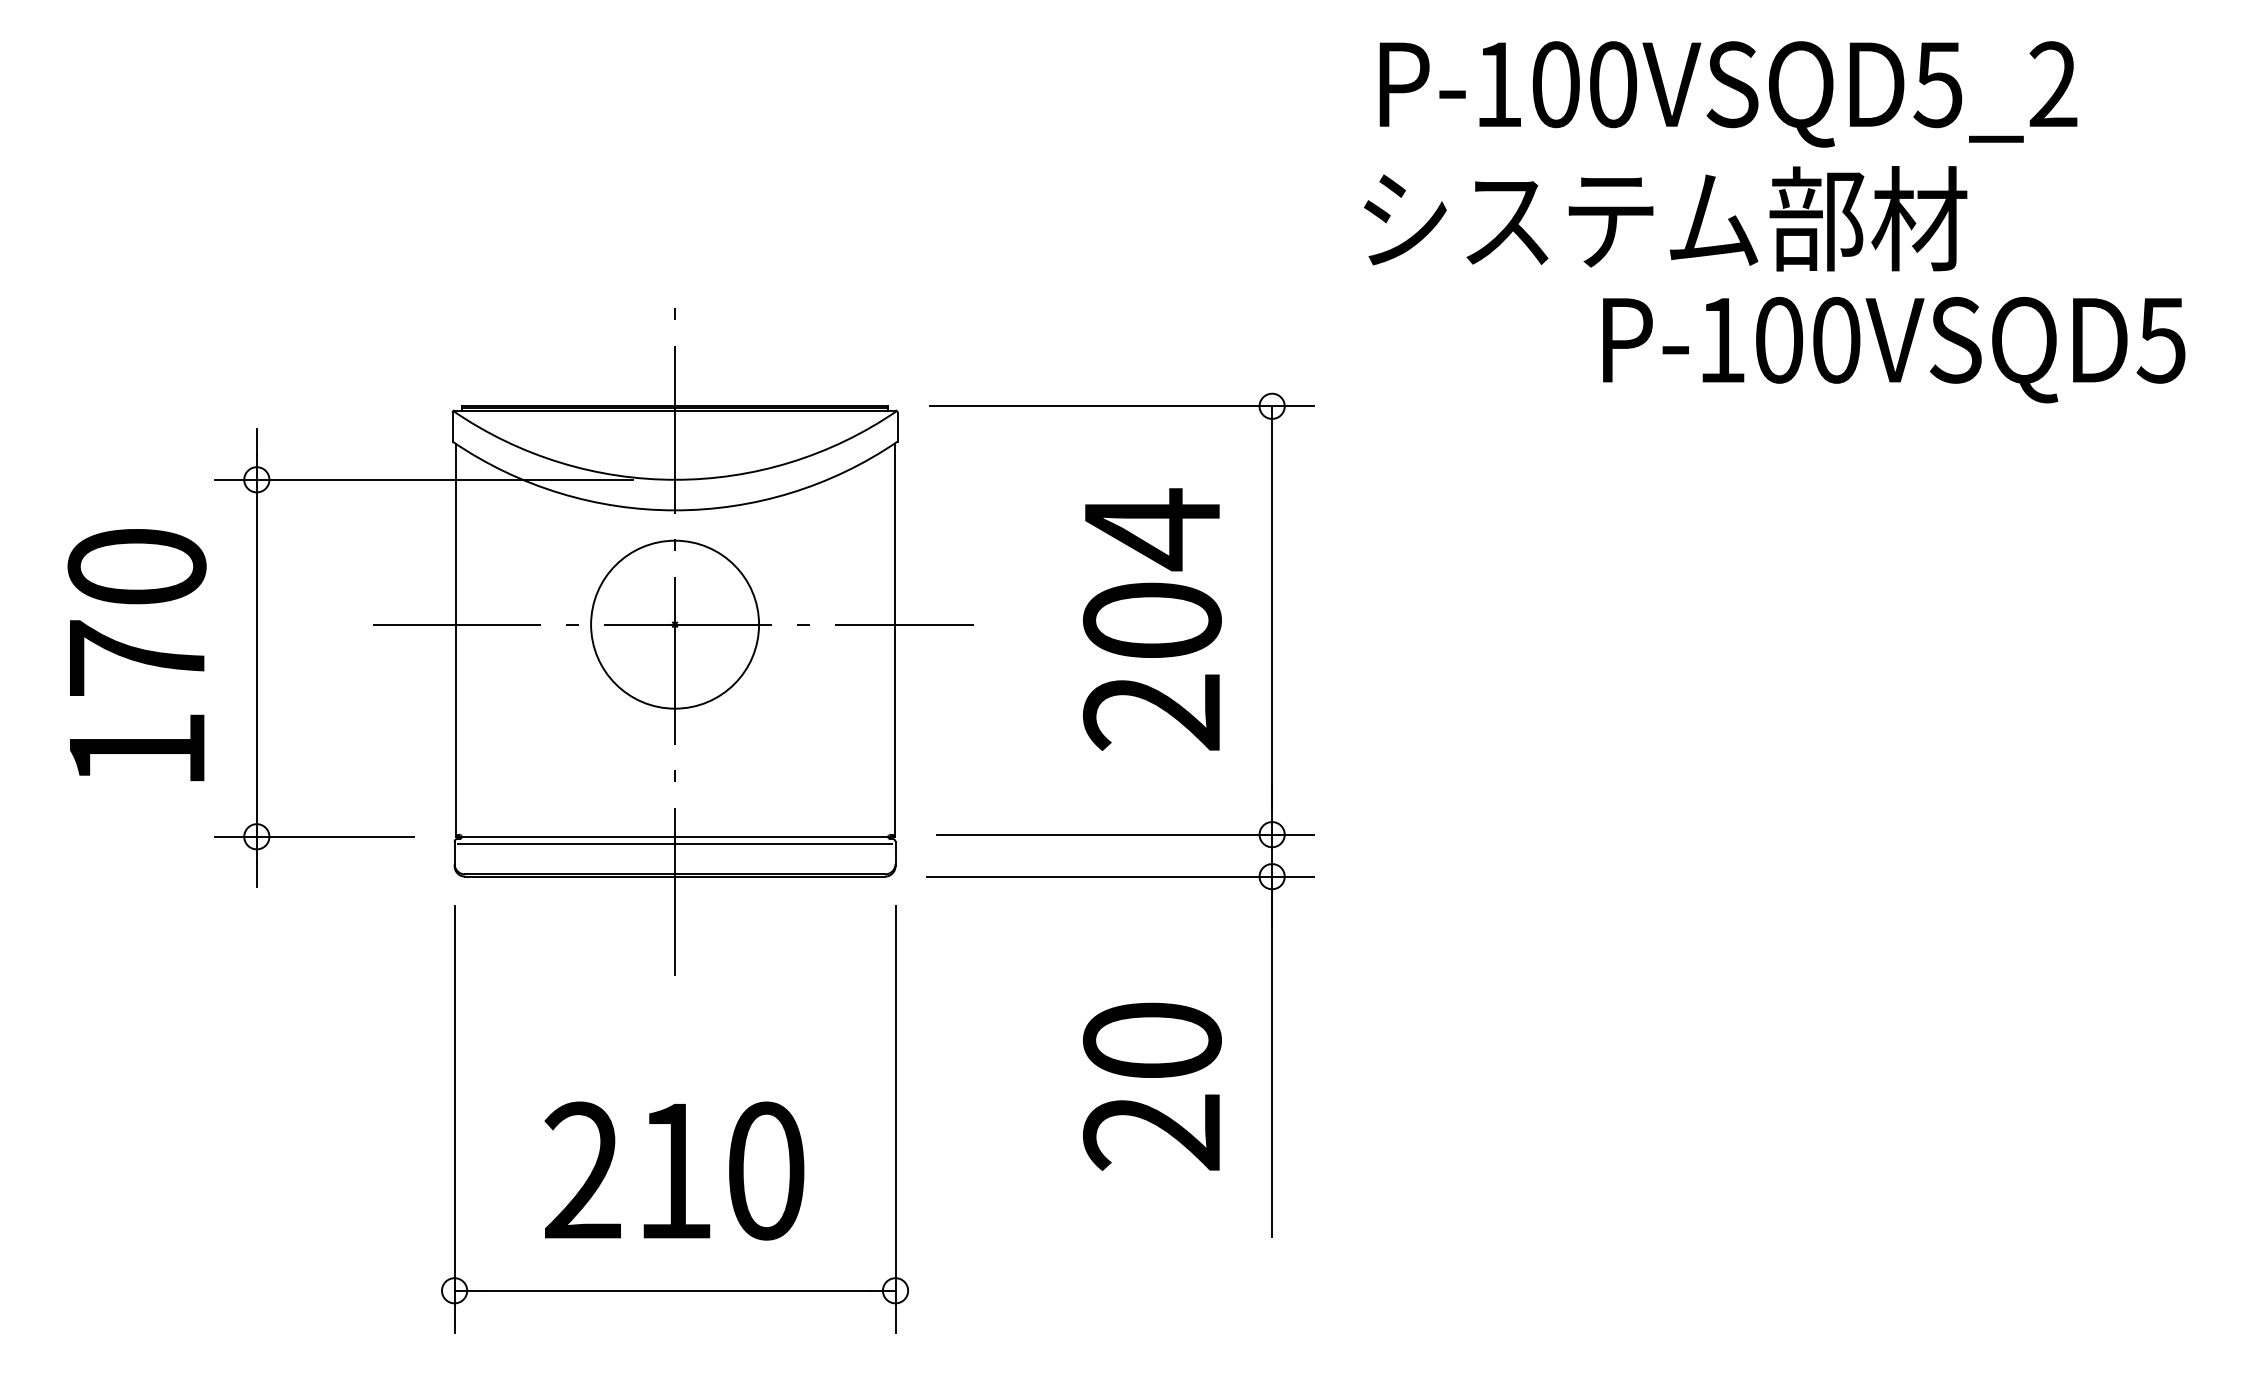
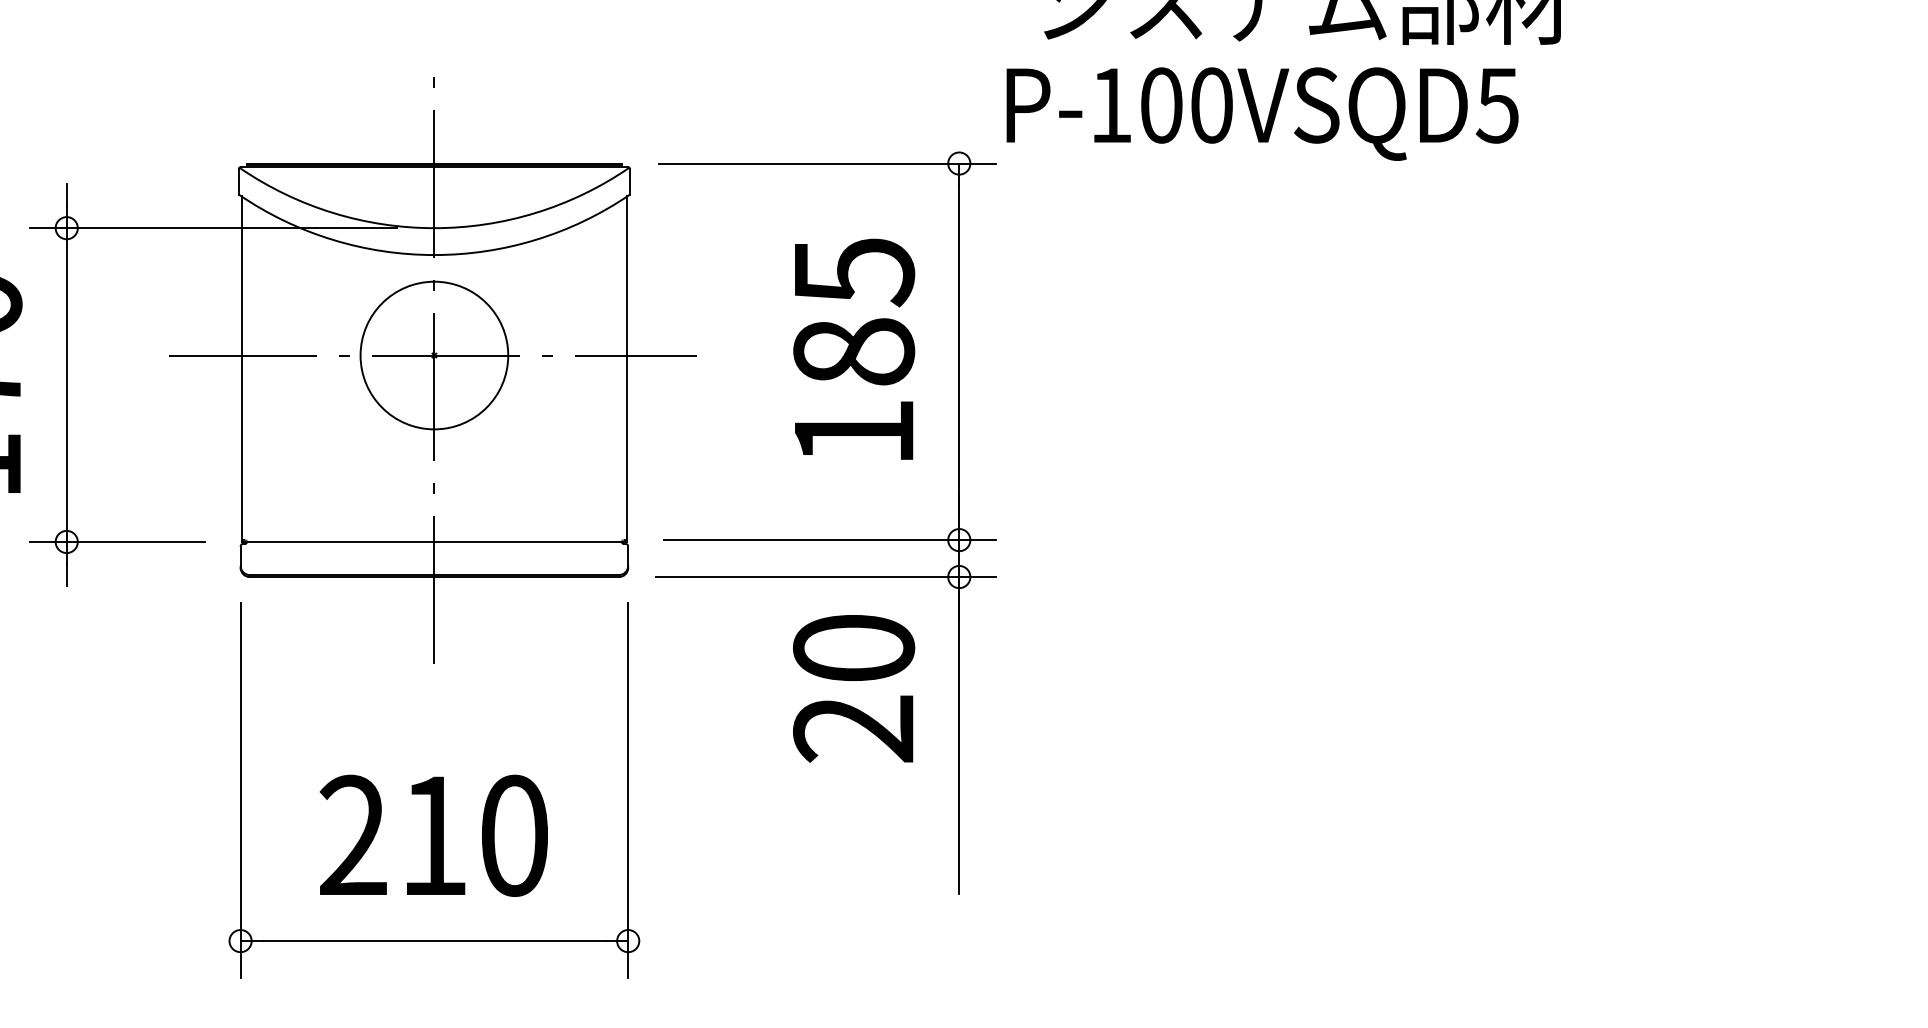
text: (1894, 349) -> (1262, 113), moved
text: (1152, 619) -> (854, 350), 204 -> 185
line: (674, 843) -> (433, 547), removed
text: (1152, 1086) -> (854, 688), moved

